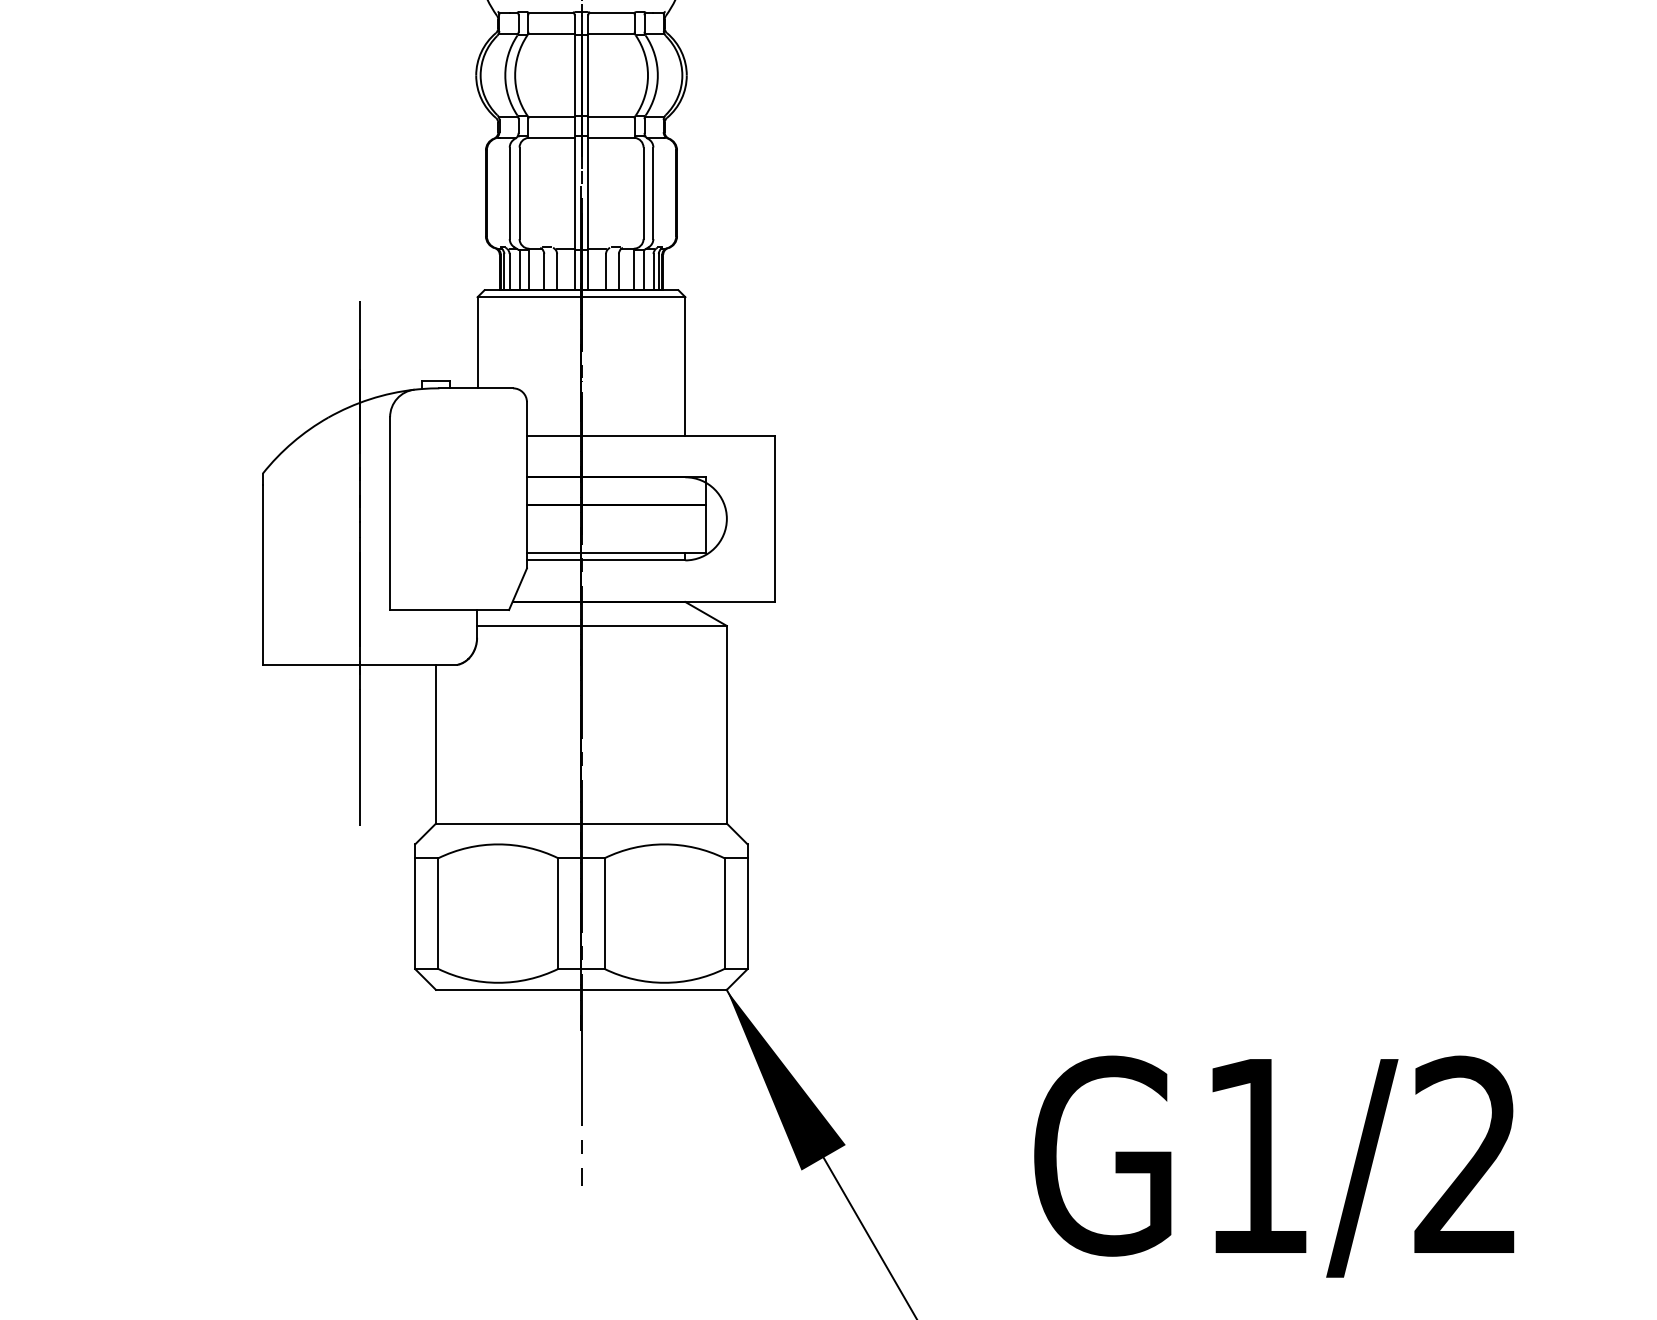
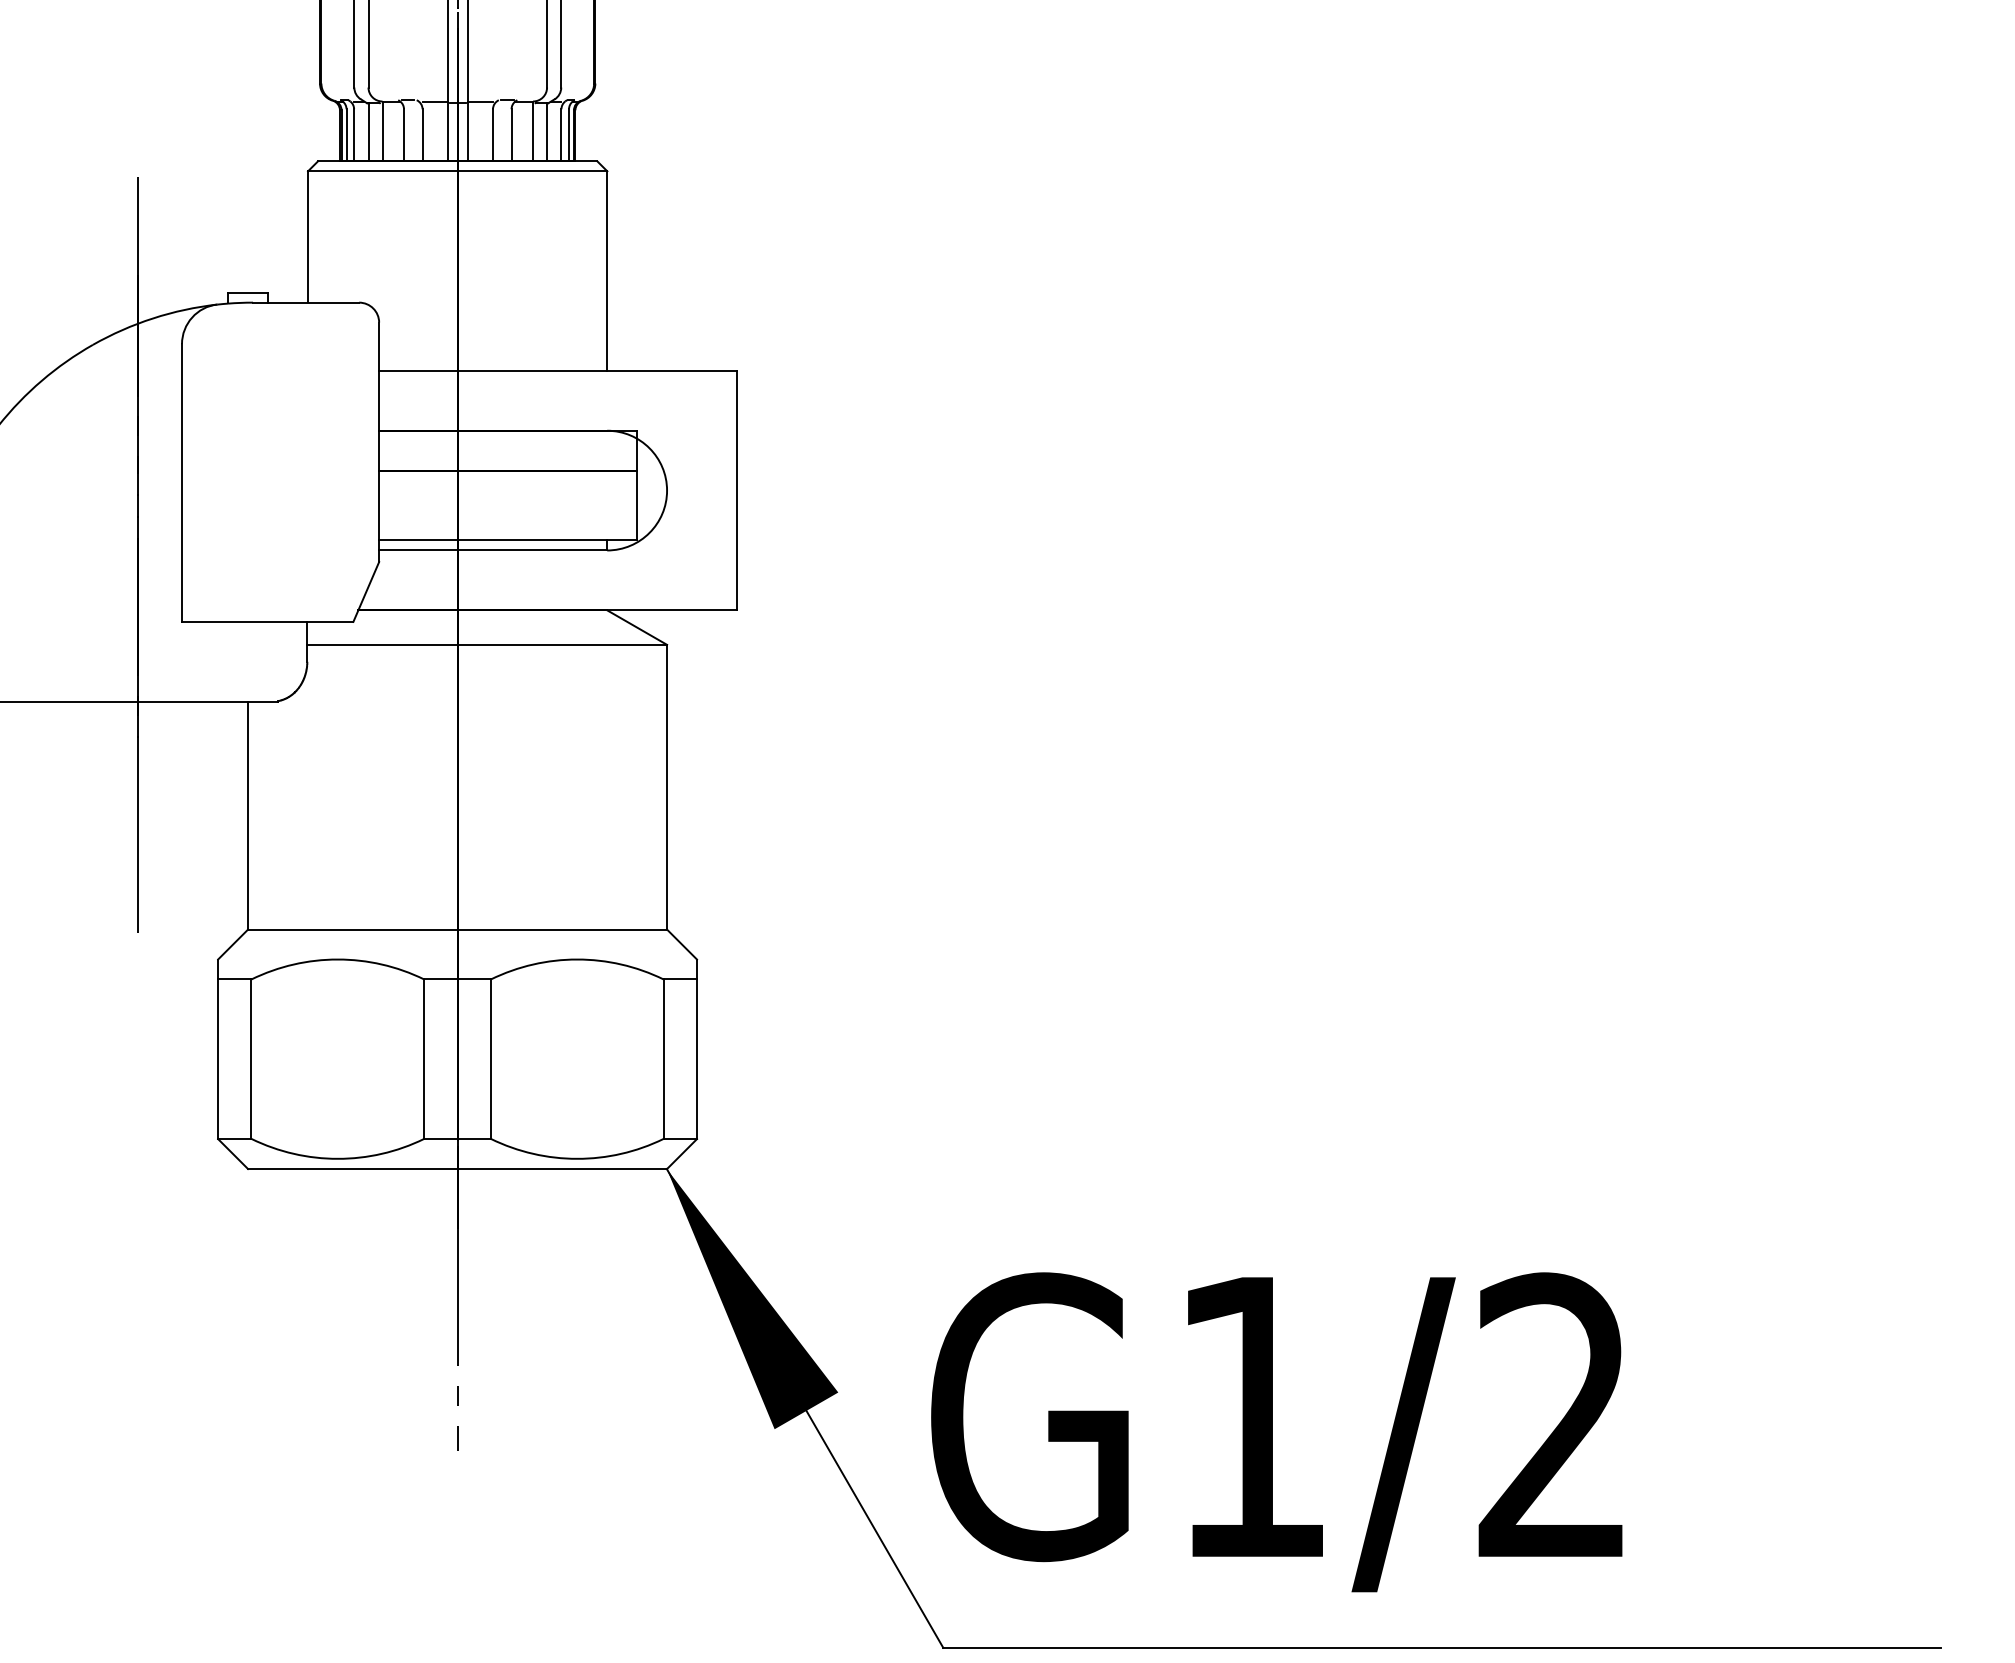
text: (1274, 1166) -> (1277, 1432), moved

